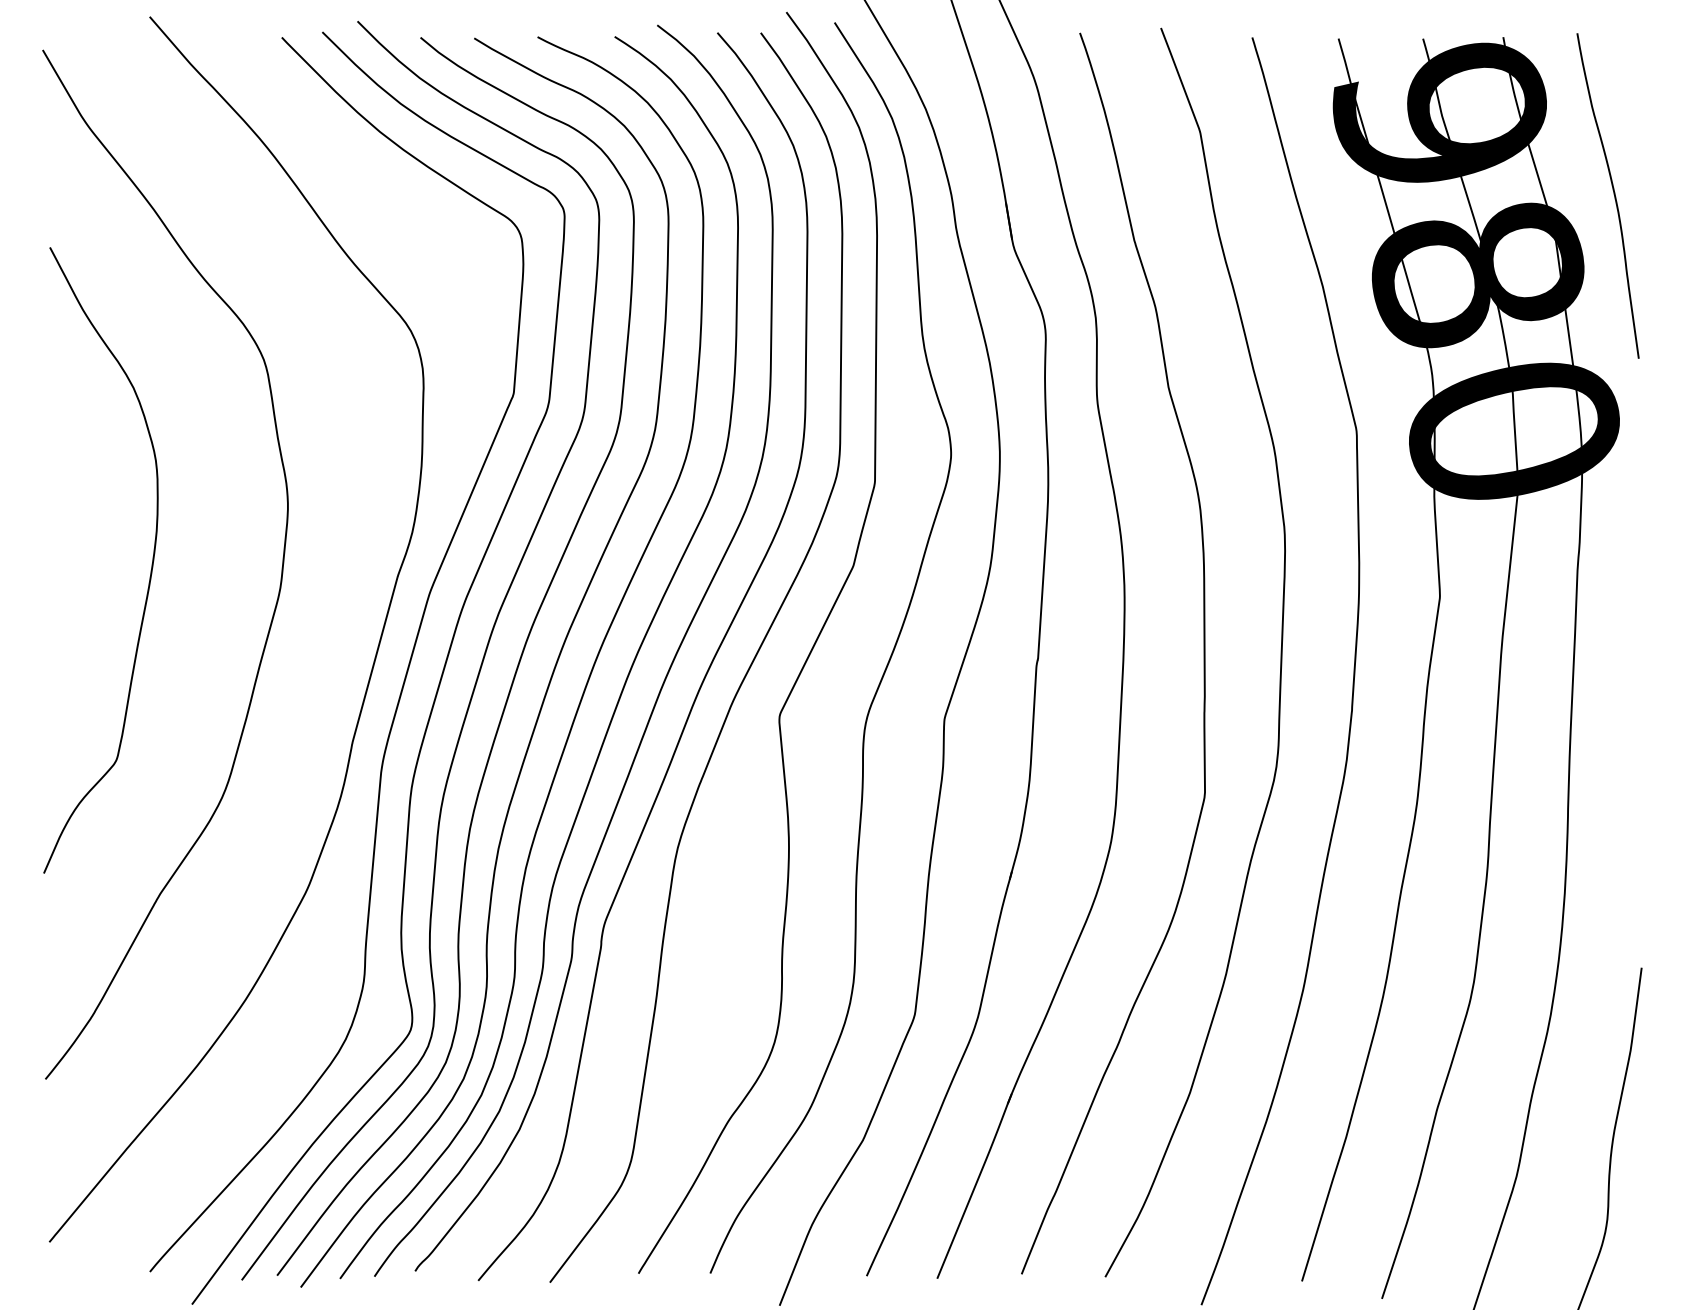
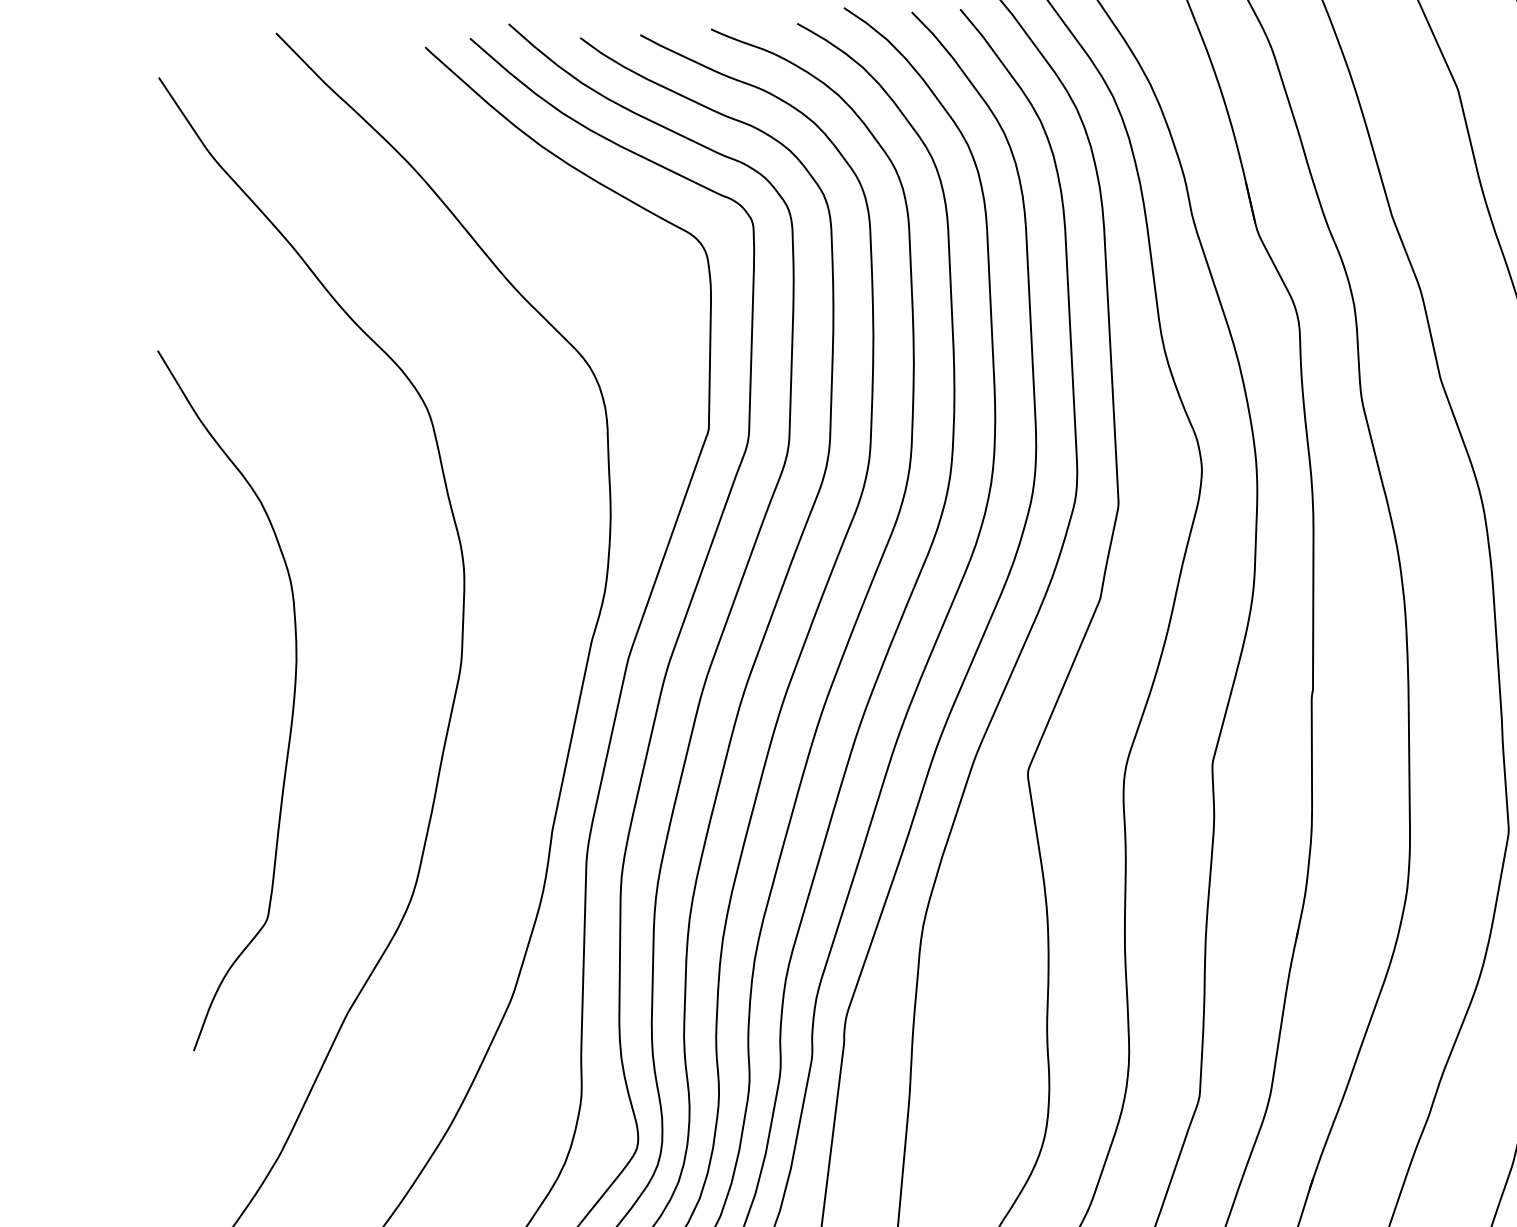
curve: (150, 570) -> (292, 705), moved

